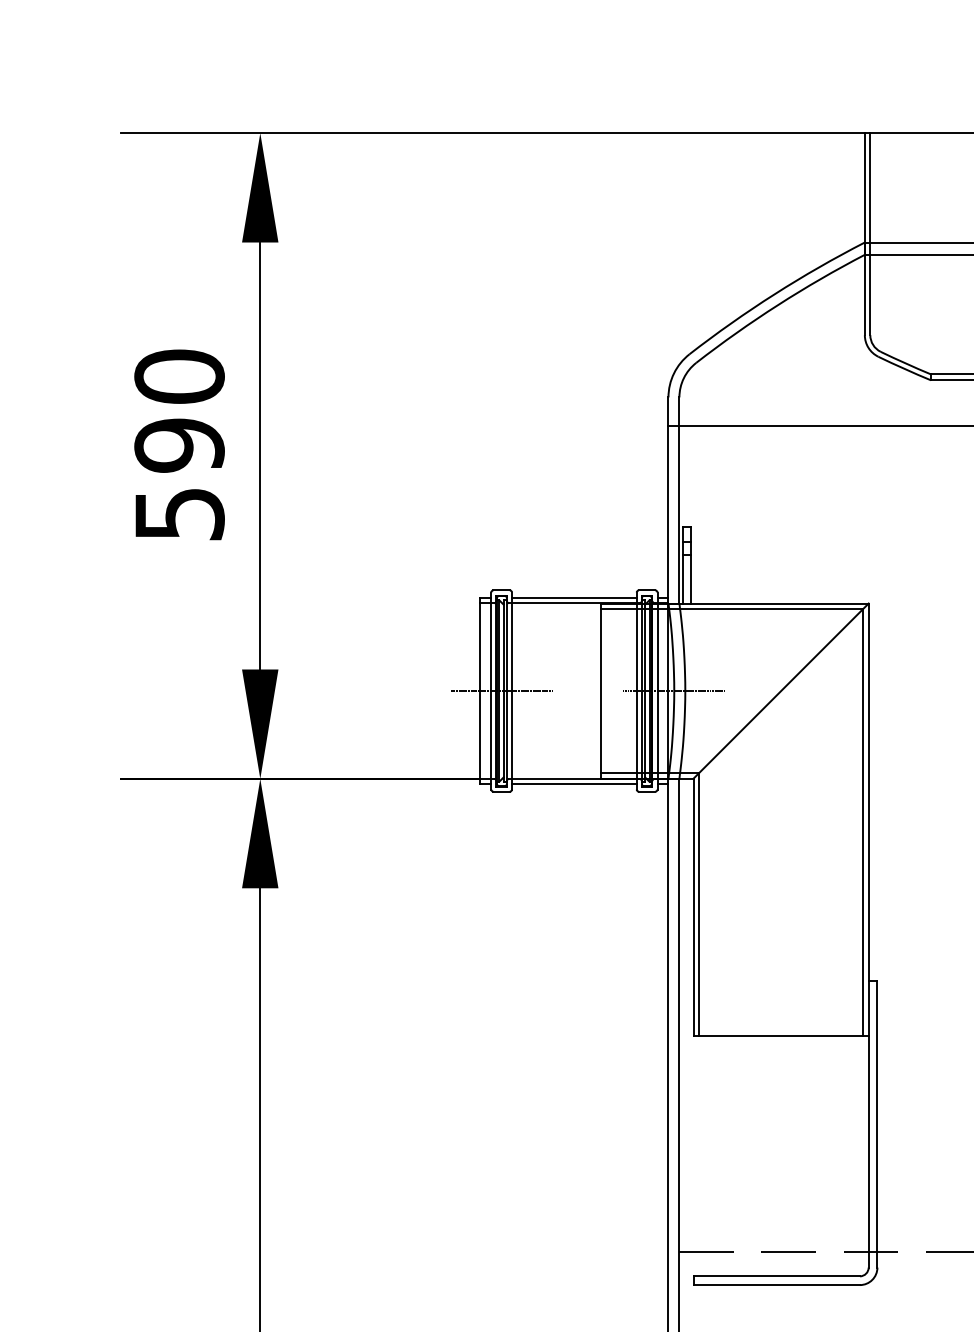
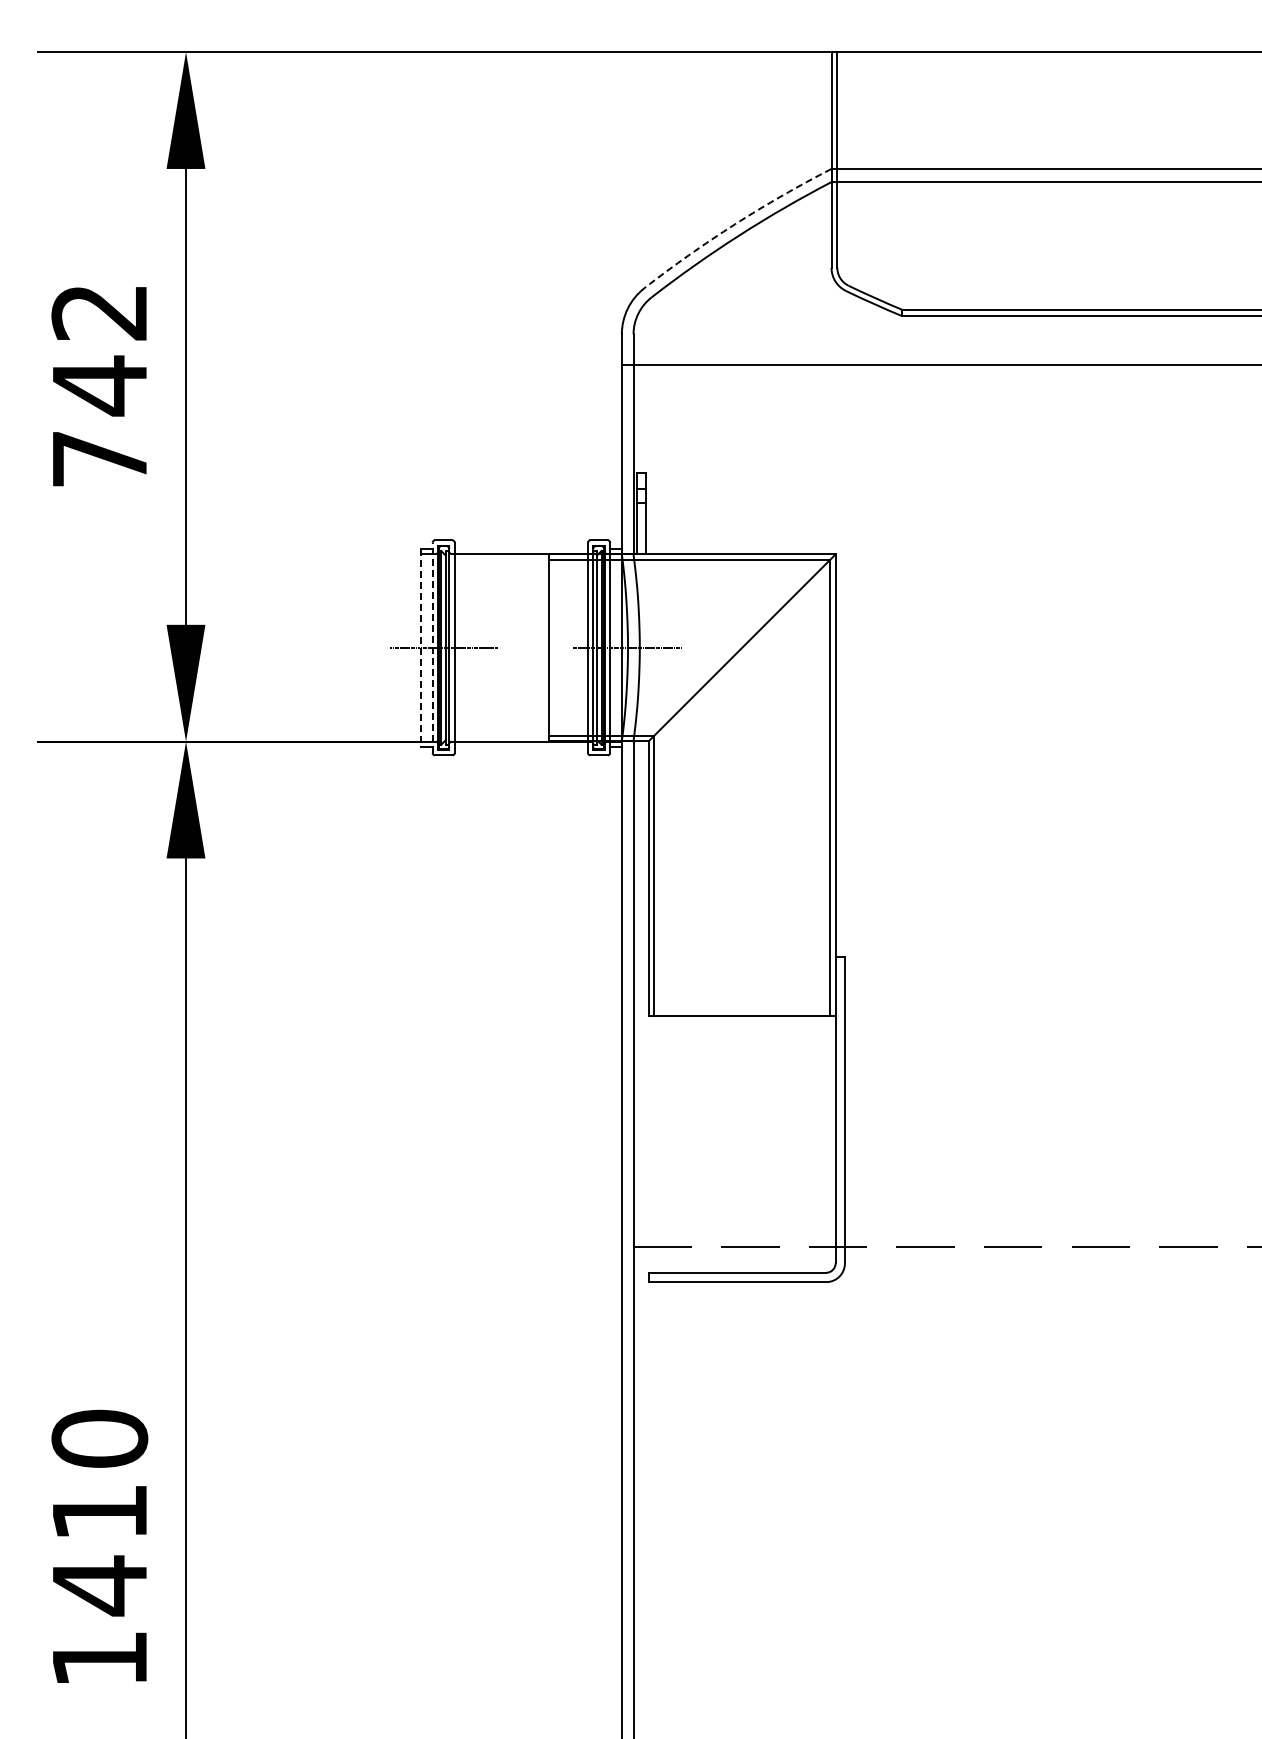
arc: (774, 294) -> (735, 224), solid -> dashed
text: (179, 444) -> (99, 384), 590 -> 742
line: (573, 597) -> (520, 548), removed
line: (491, 690) -> (432, 647), solid -> dashed
line: (479, 691) -> (420, 648), solid -> dashed
line: (573, 784) -> (520, 747), removed

